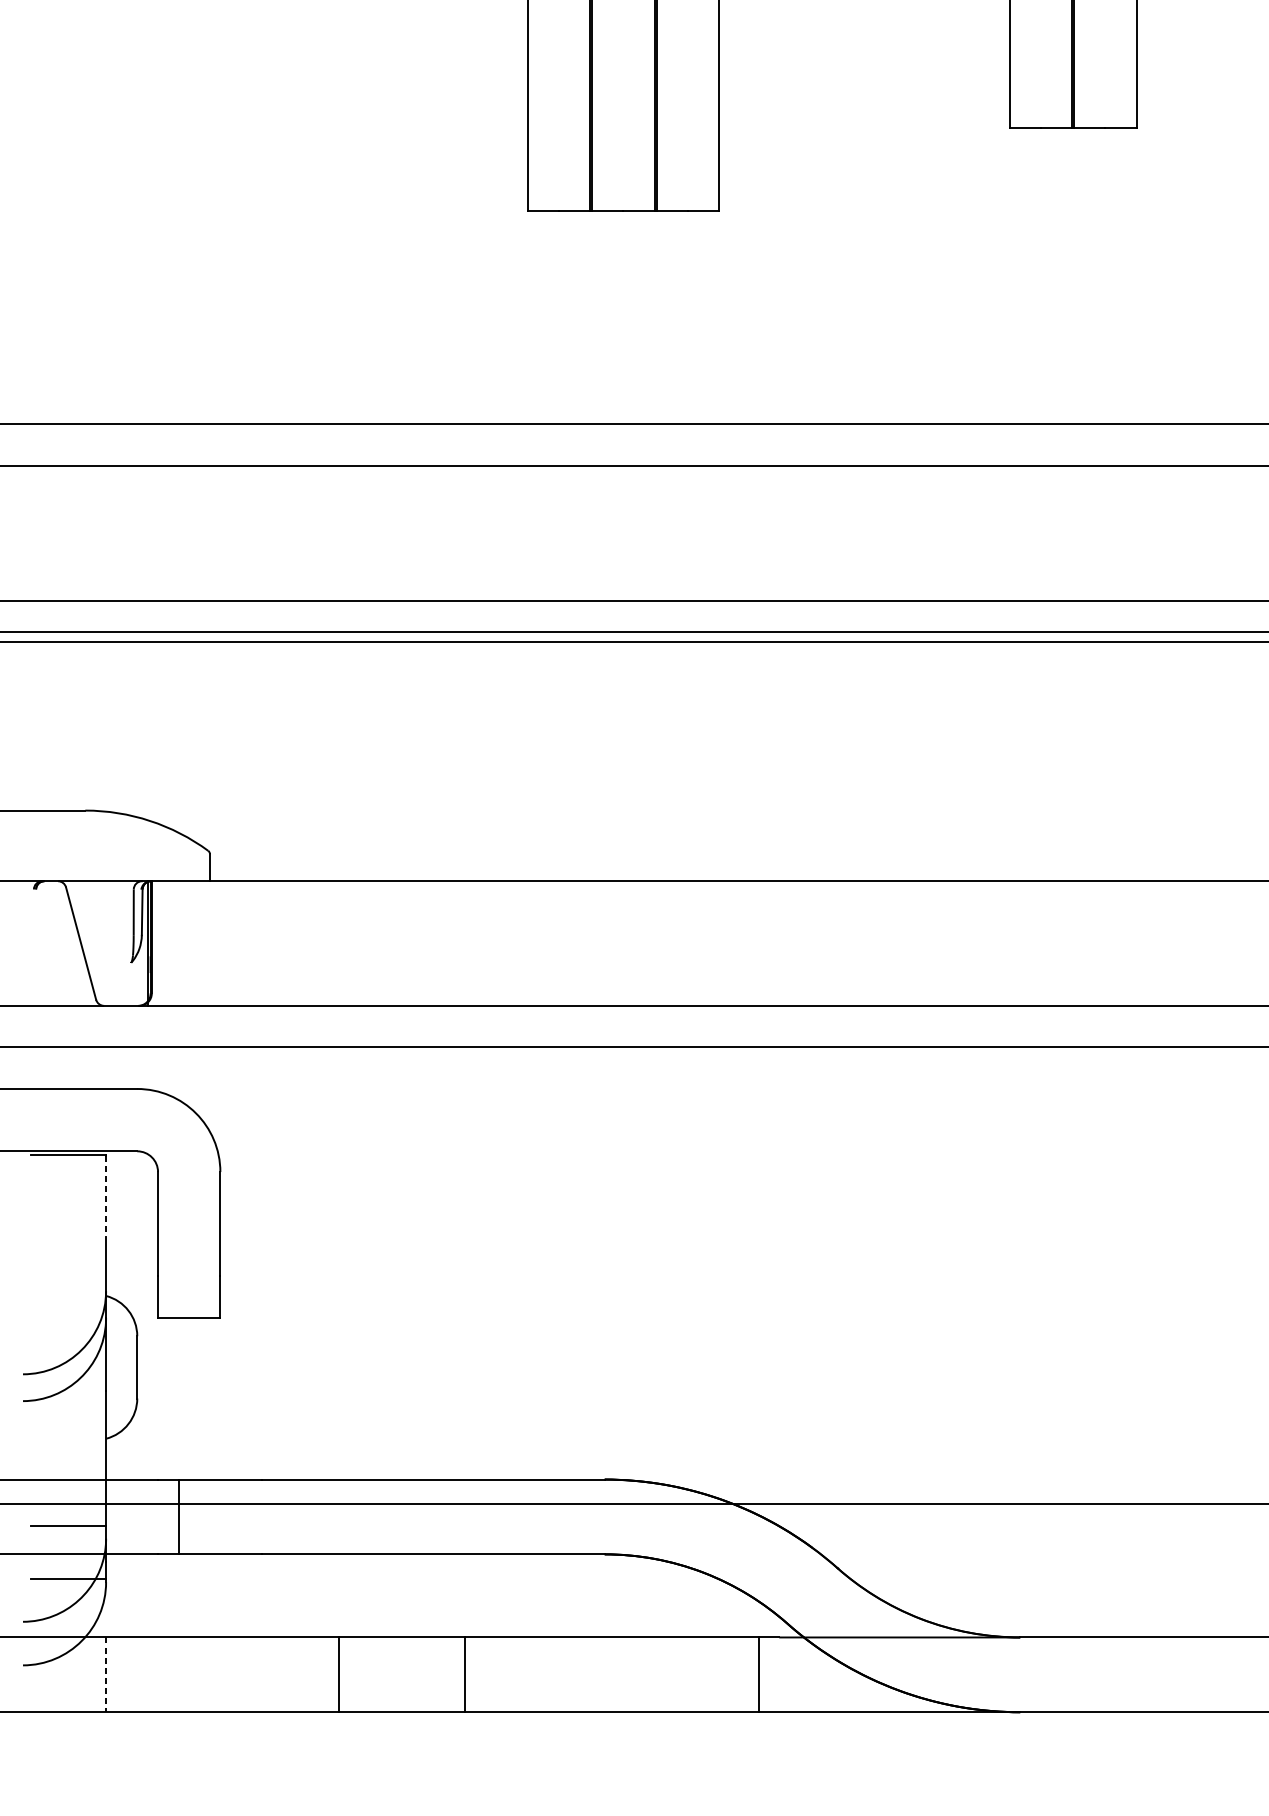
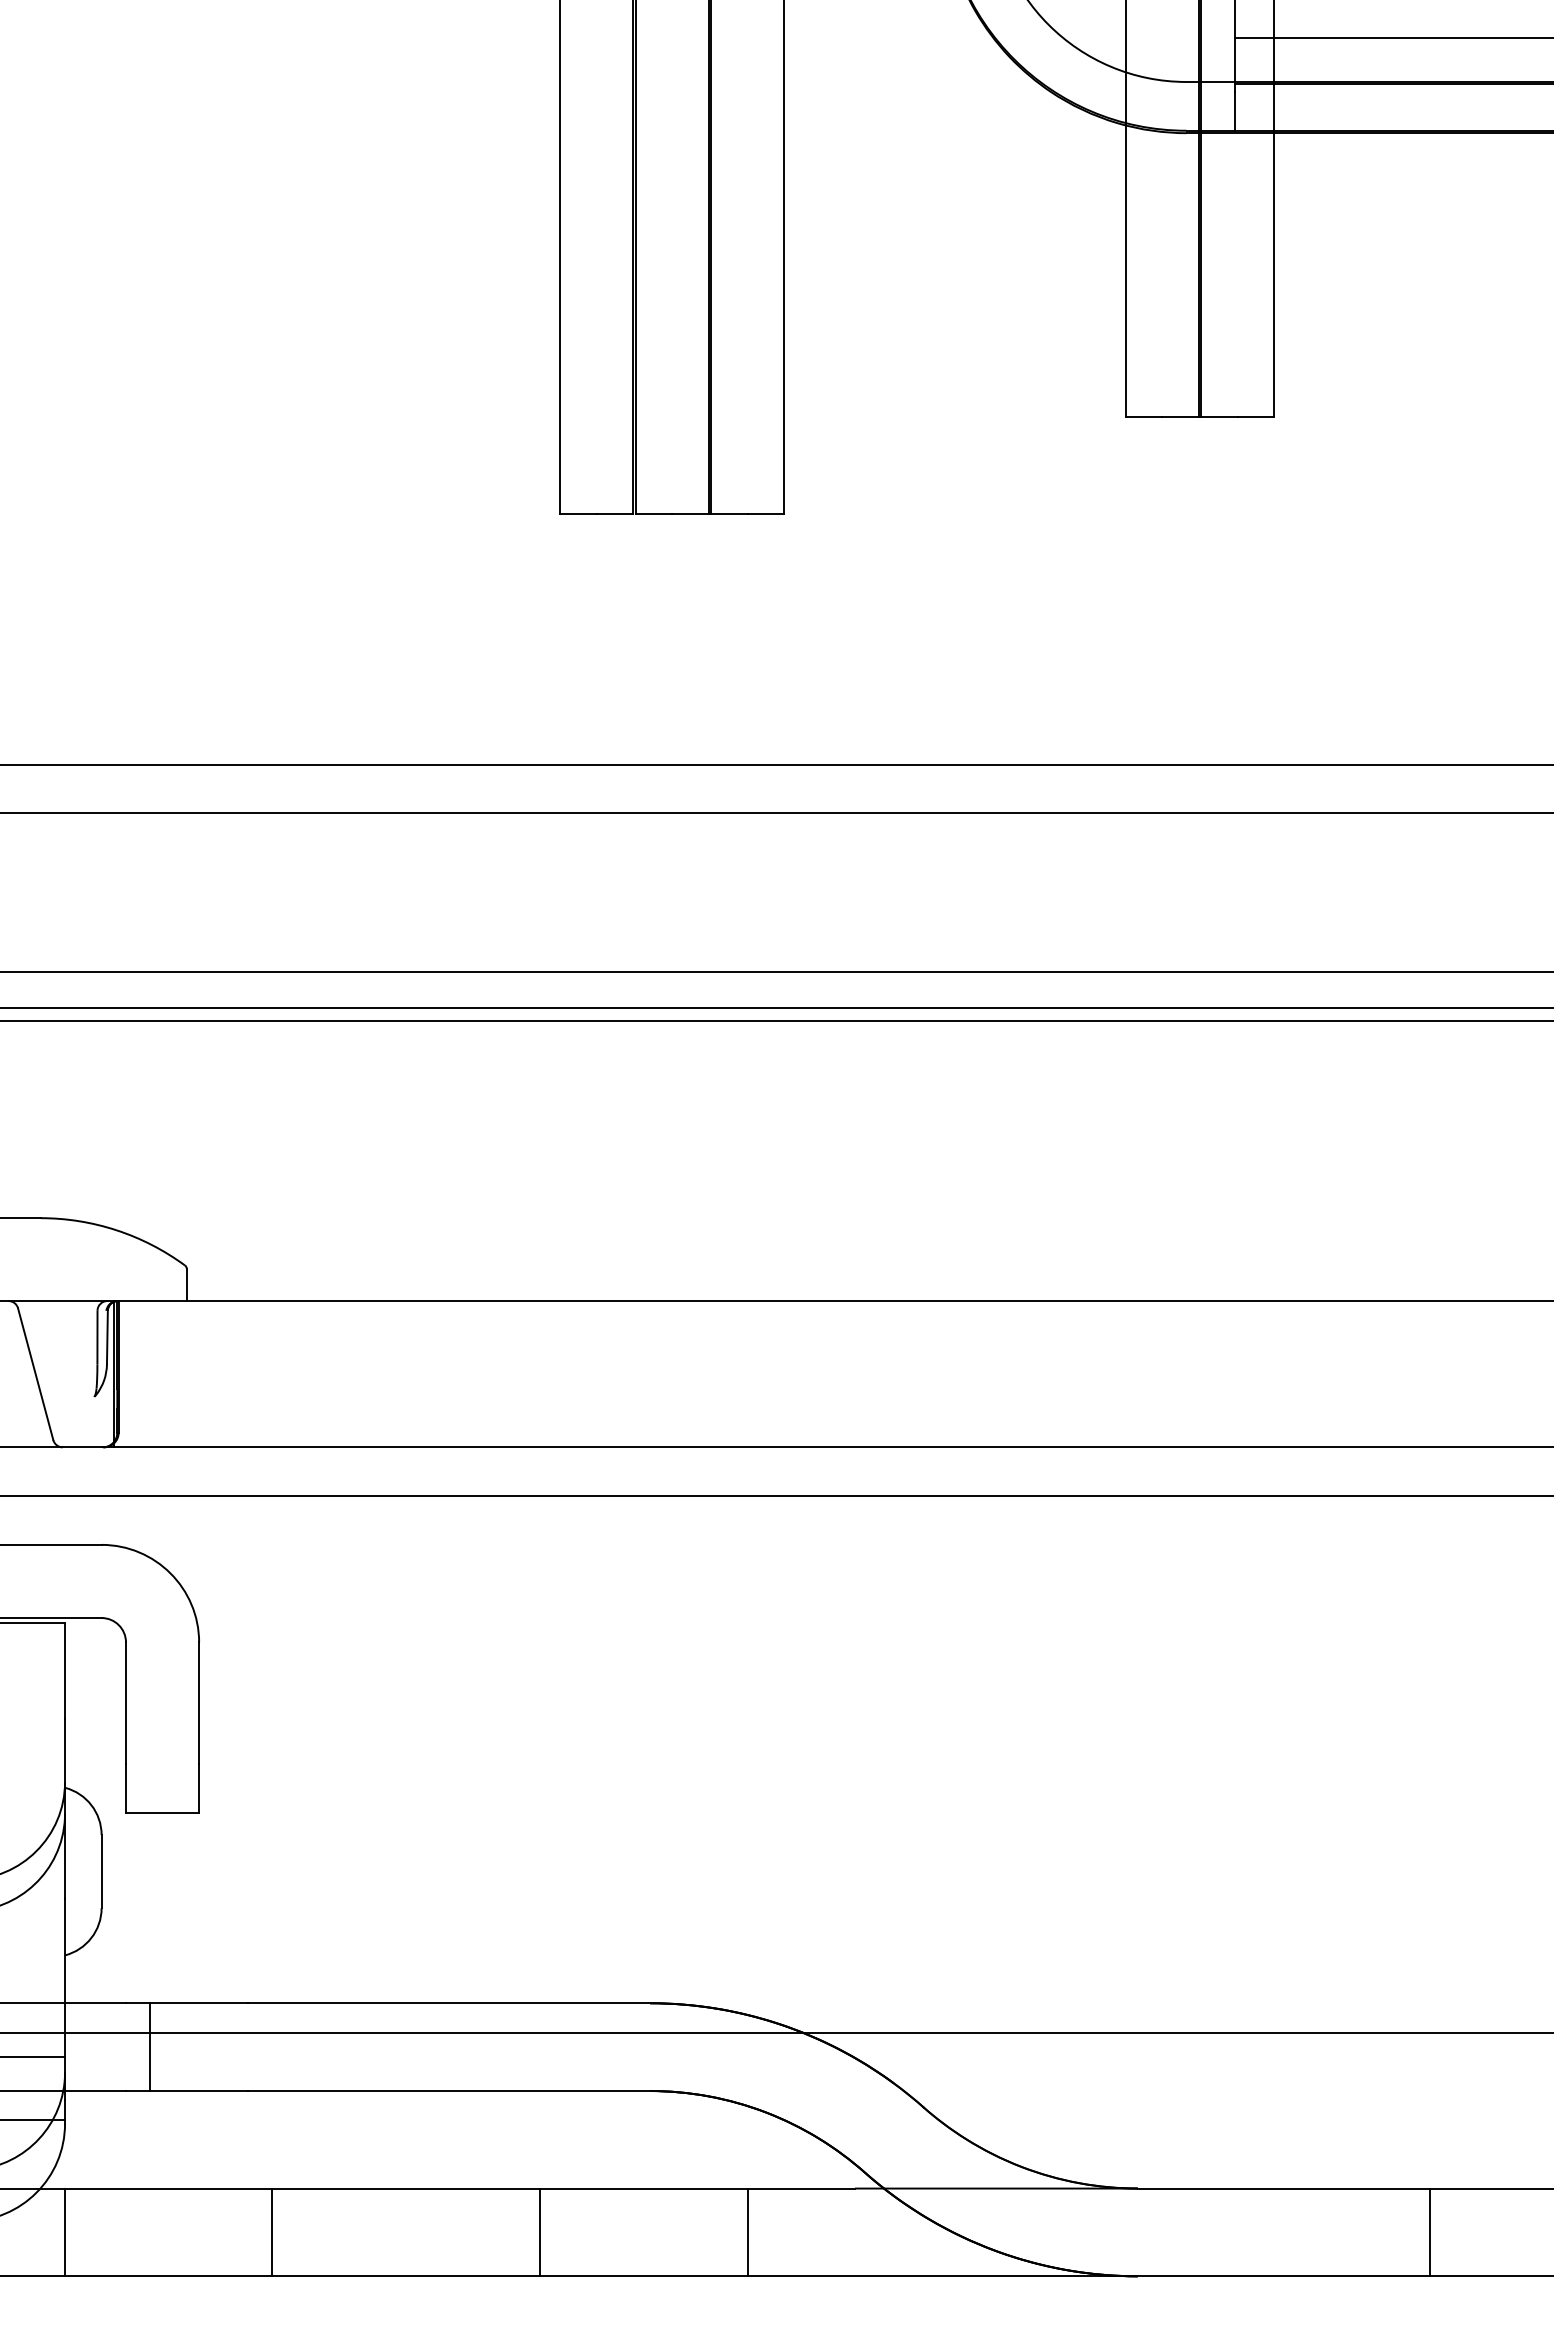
line: (106, 1196) -> (65, 1670), dashed -> solid
line: (106, 1674) -> (65, 2232), dashed -> solid
line: (339, 1674) -> (272, 2232), moved
line: (465, 1674) -> (540, 2232), moved
line: (758, 1674) -> (747, 2232), moved

